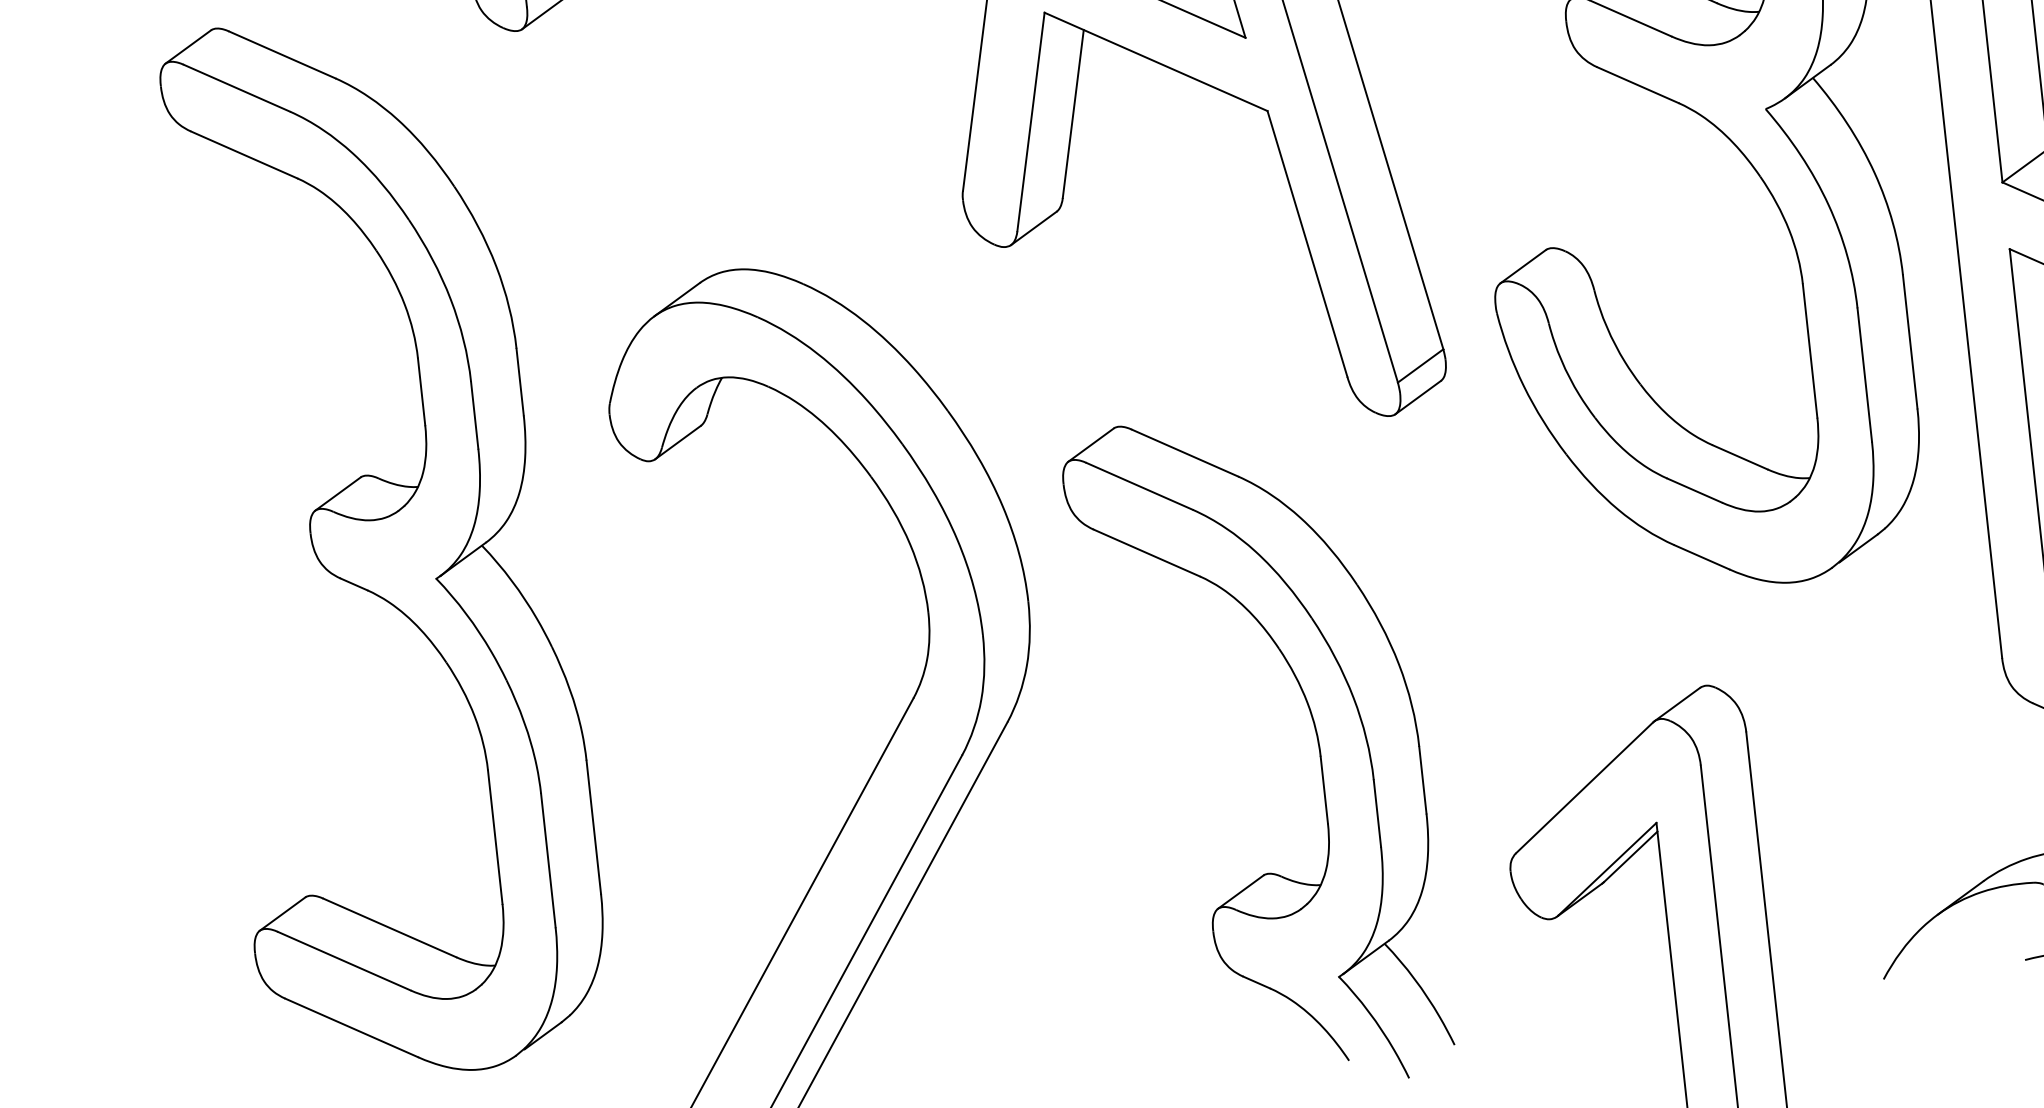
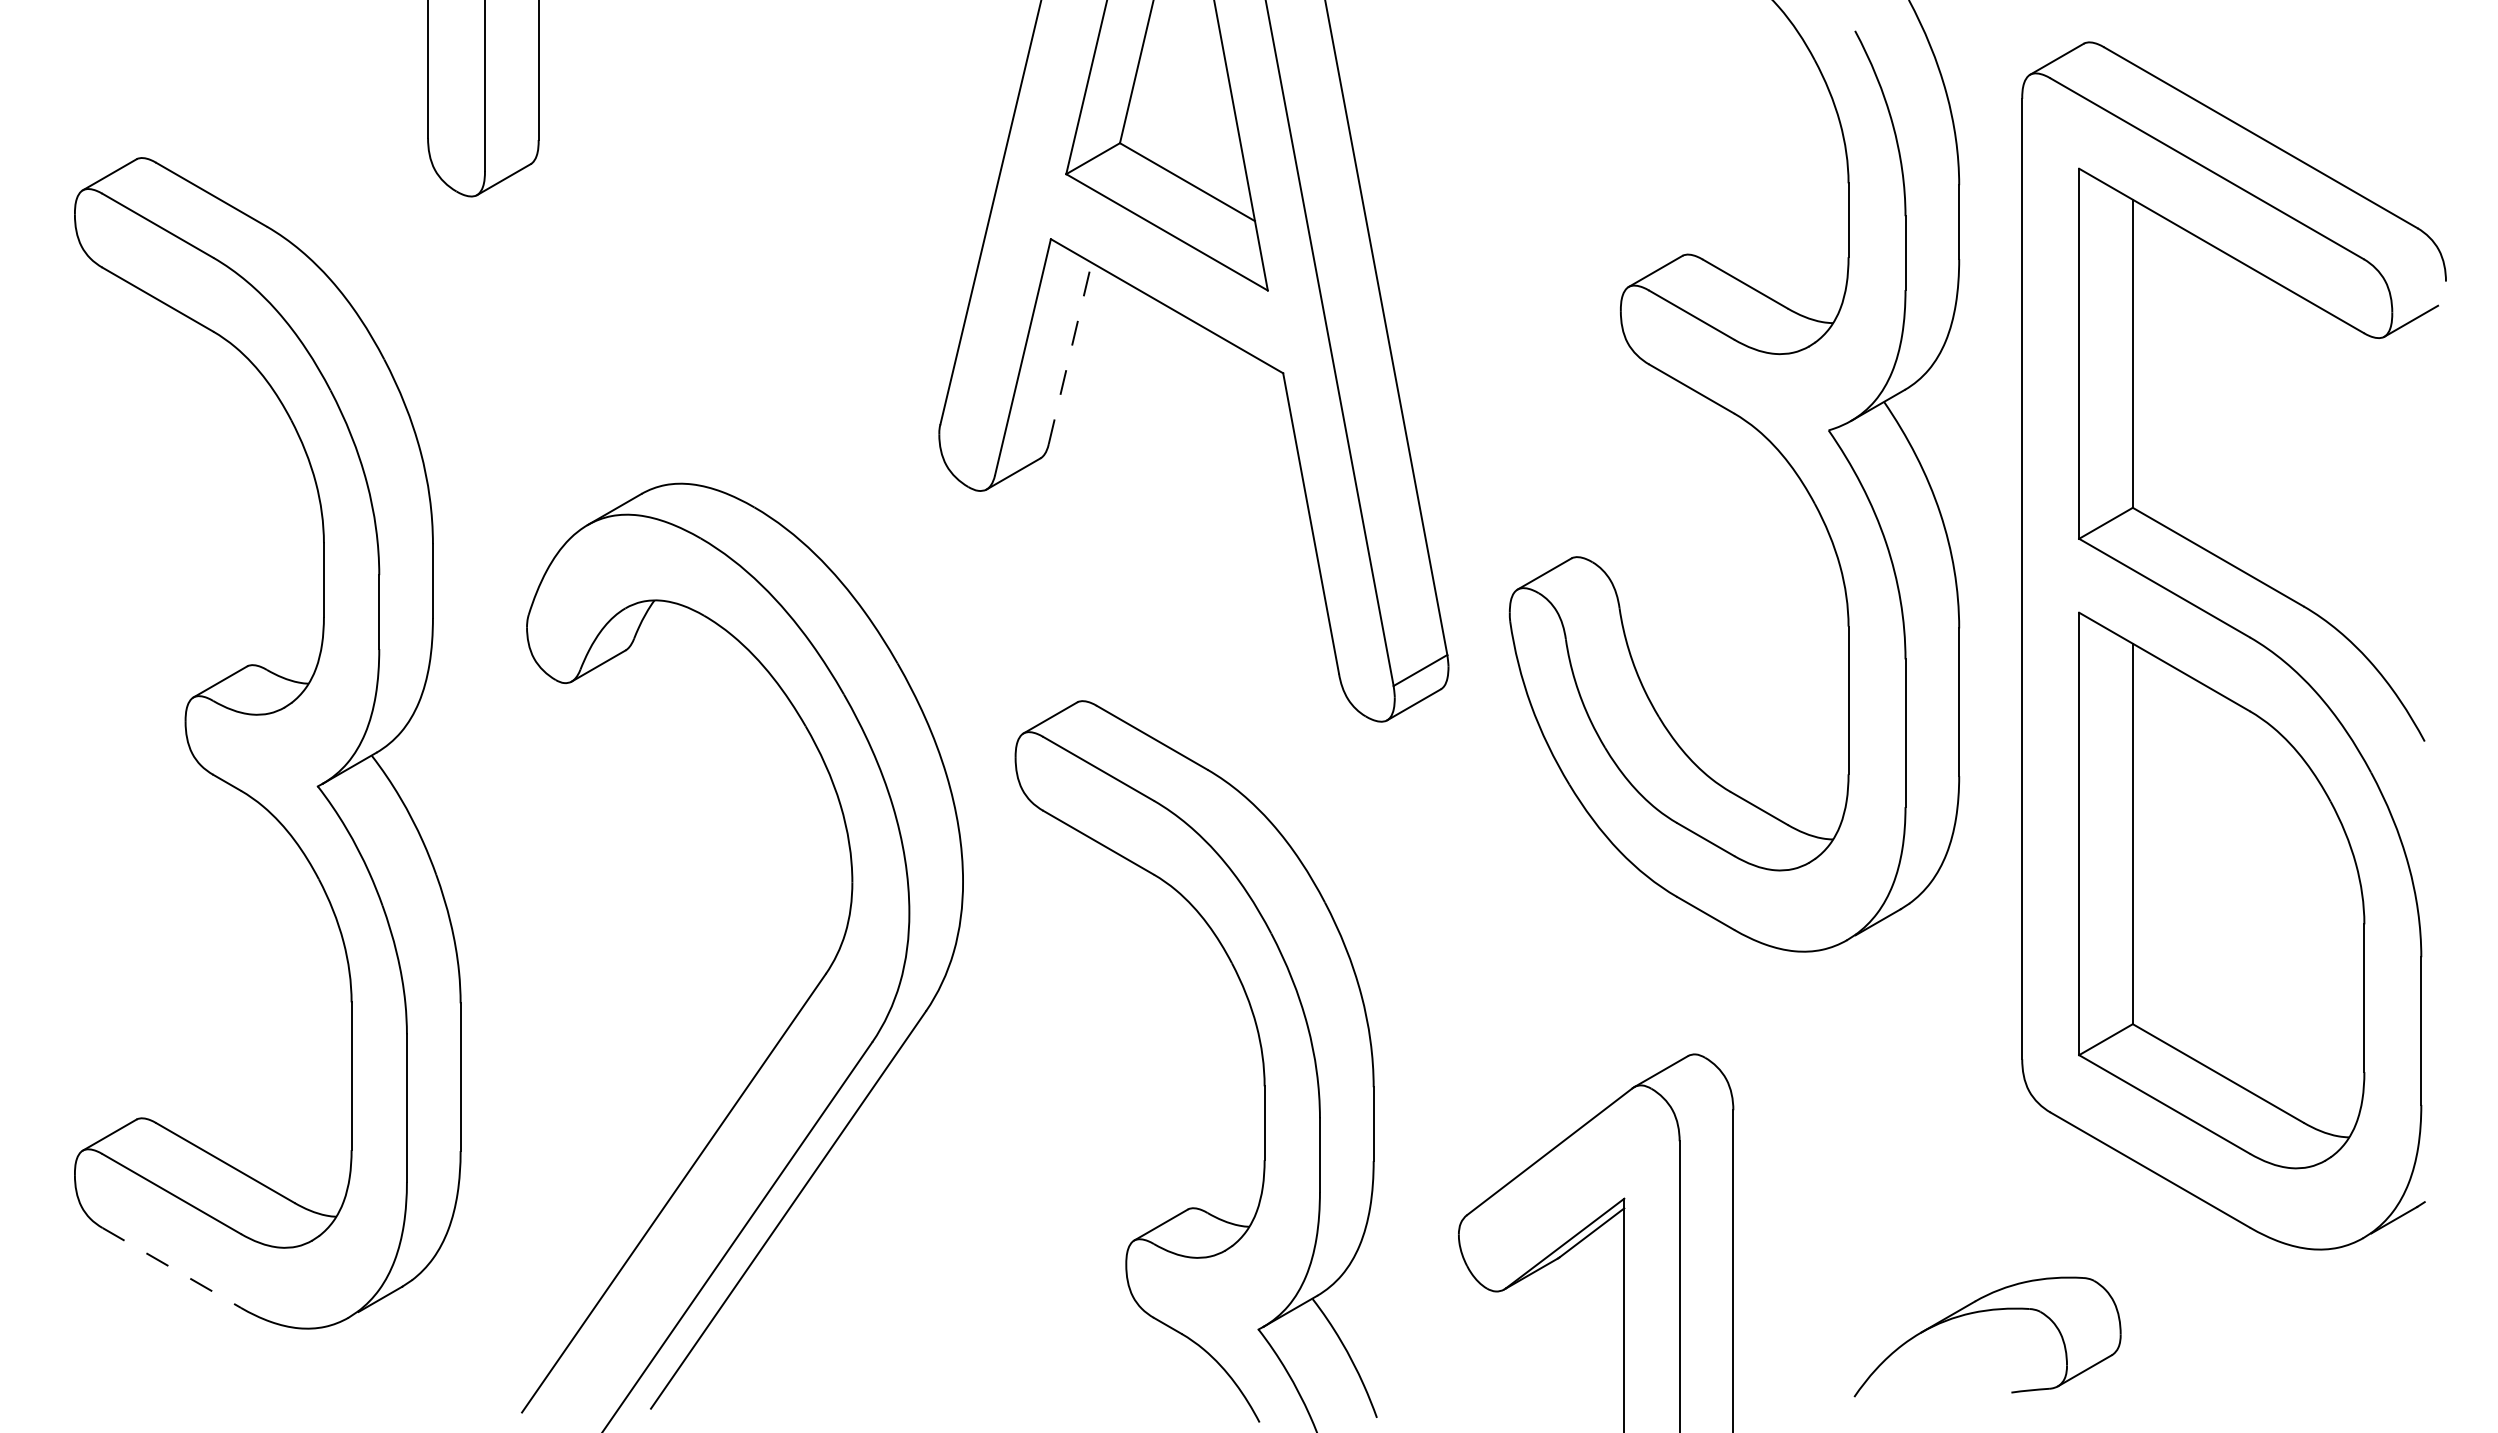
line: (1073, 113) -> (1070, 352), solid -> dashed
line: (351, 1027) -> (171, 1267), solid -> dashed

